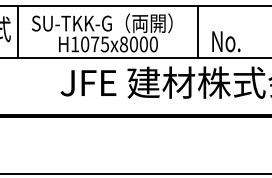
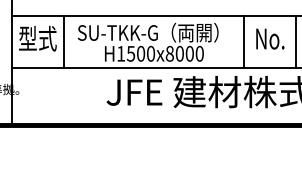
line: (249, 32) -> (295, 41), added
text: (226, 41) -> (270, 38), moved
text: (94, 44) -> (140, 53), H1075x8000 -> H1500x8000

